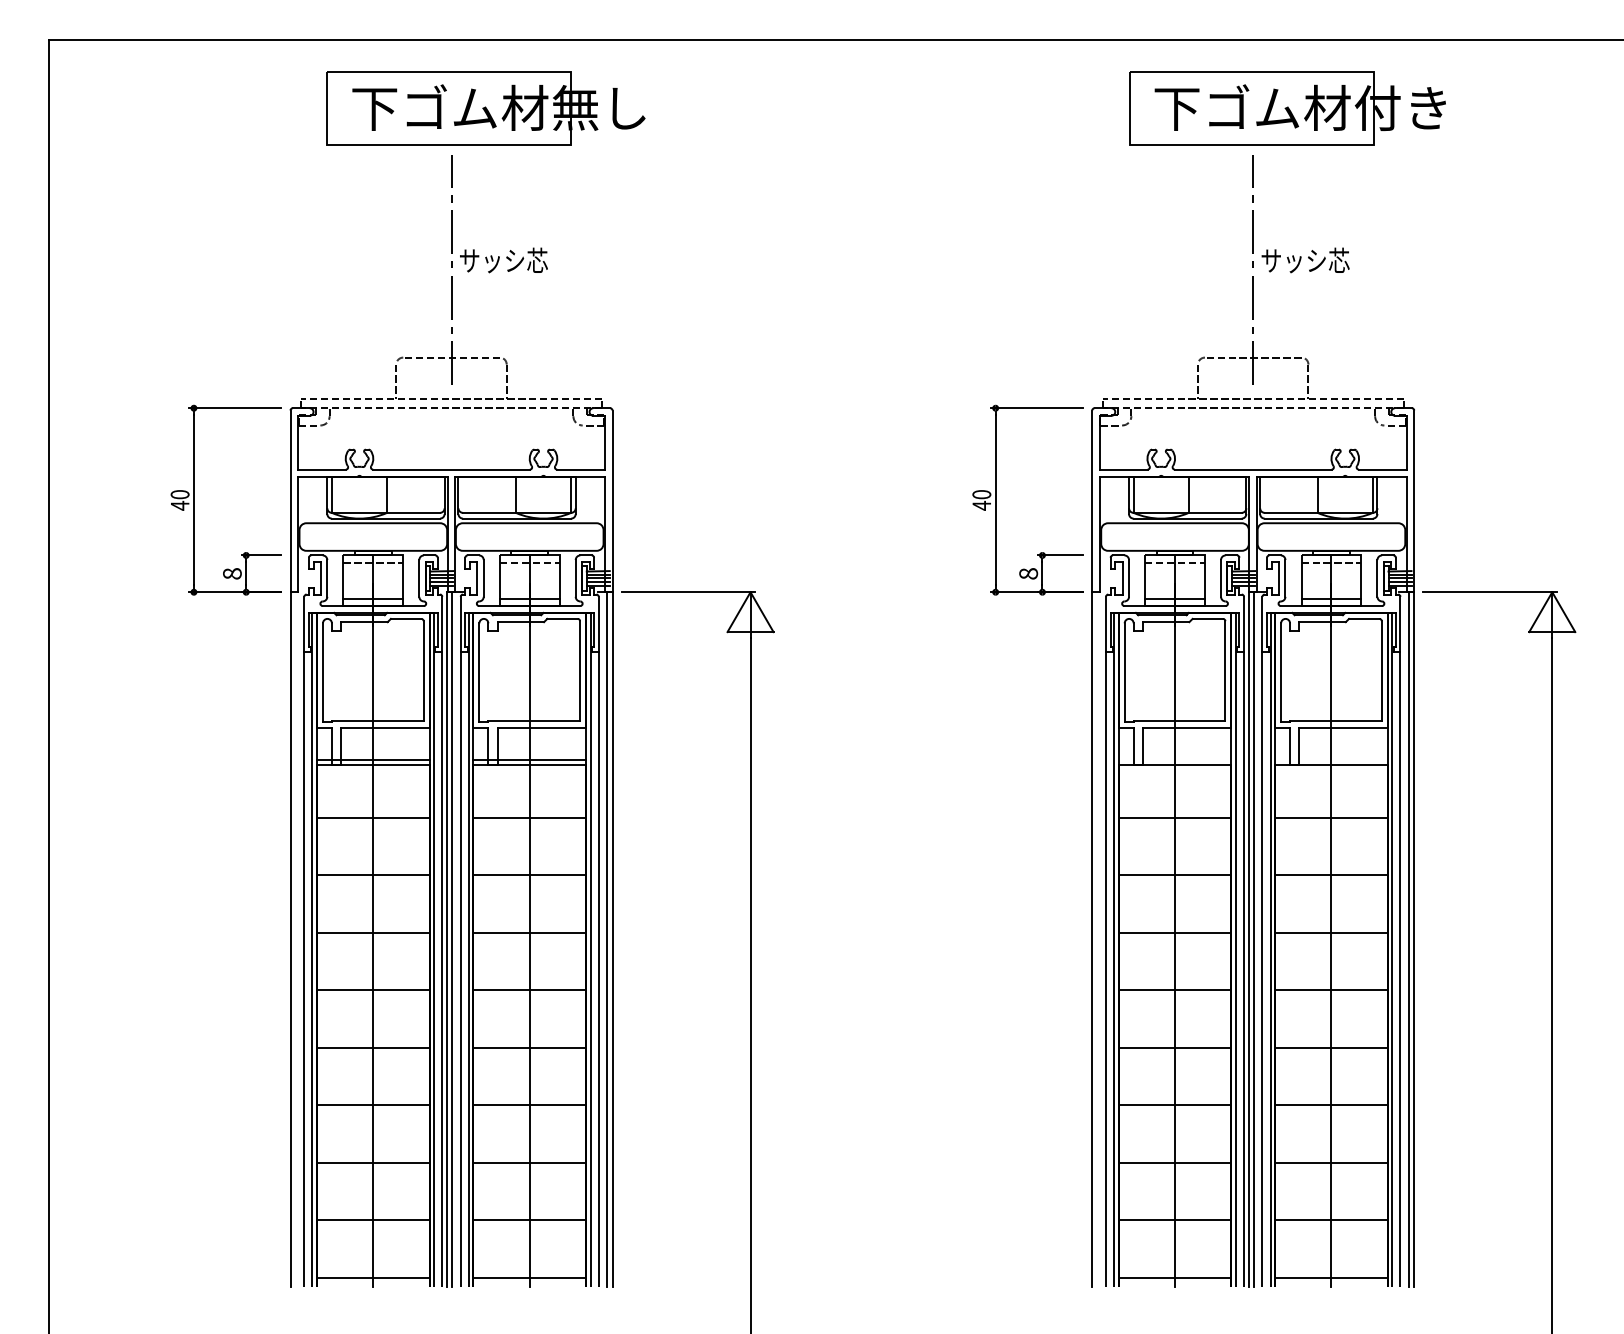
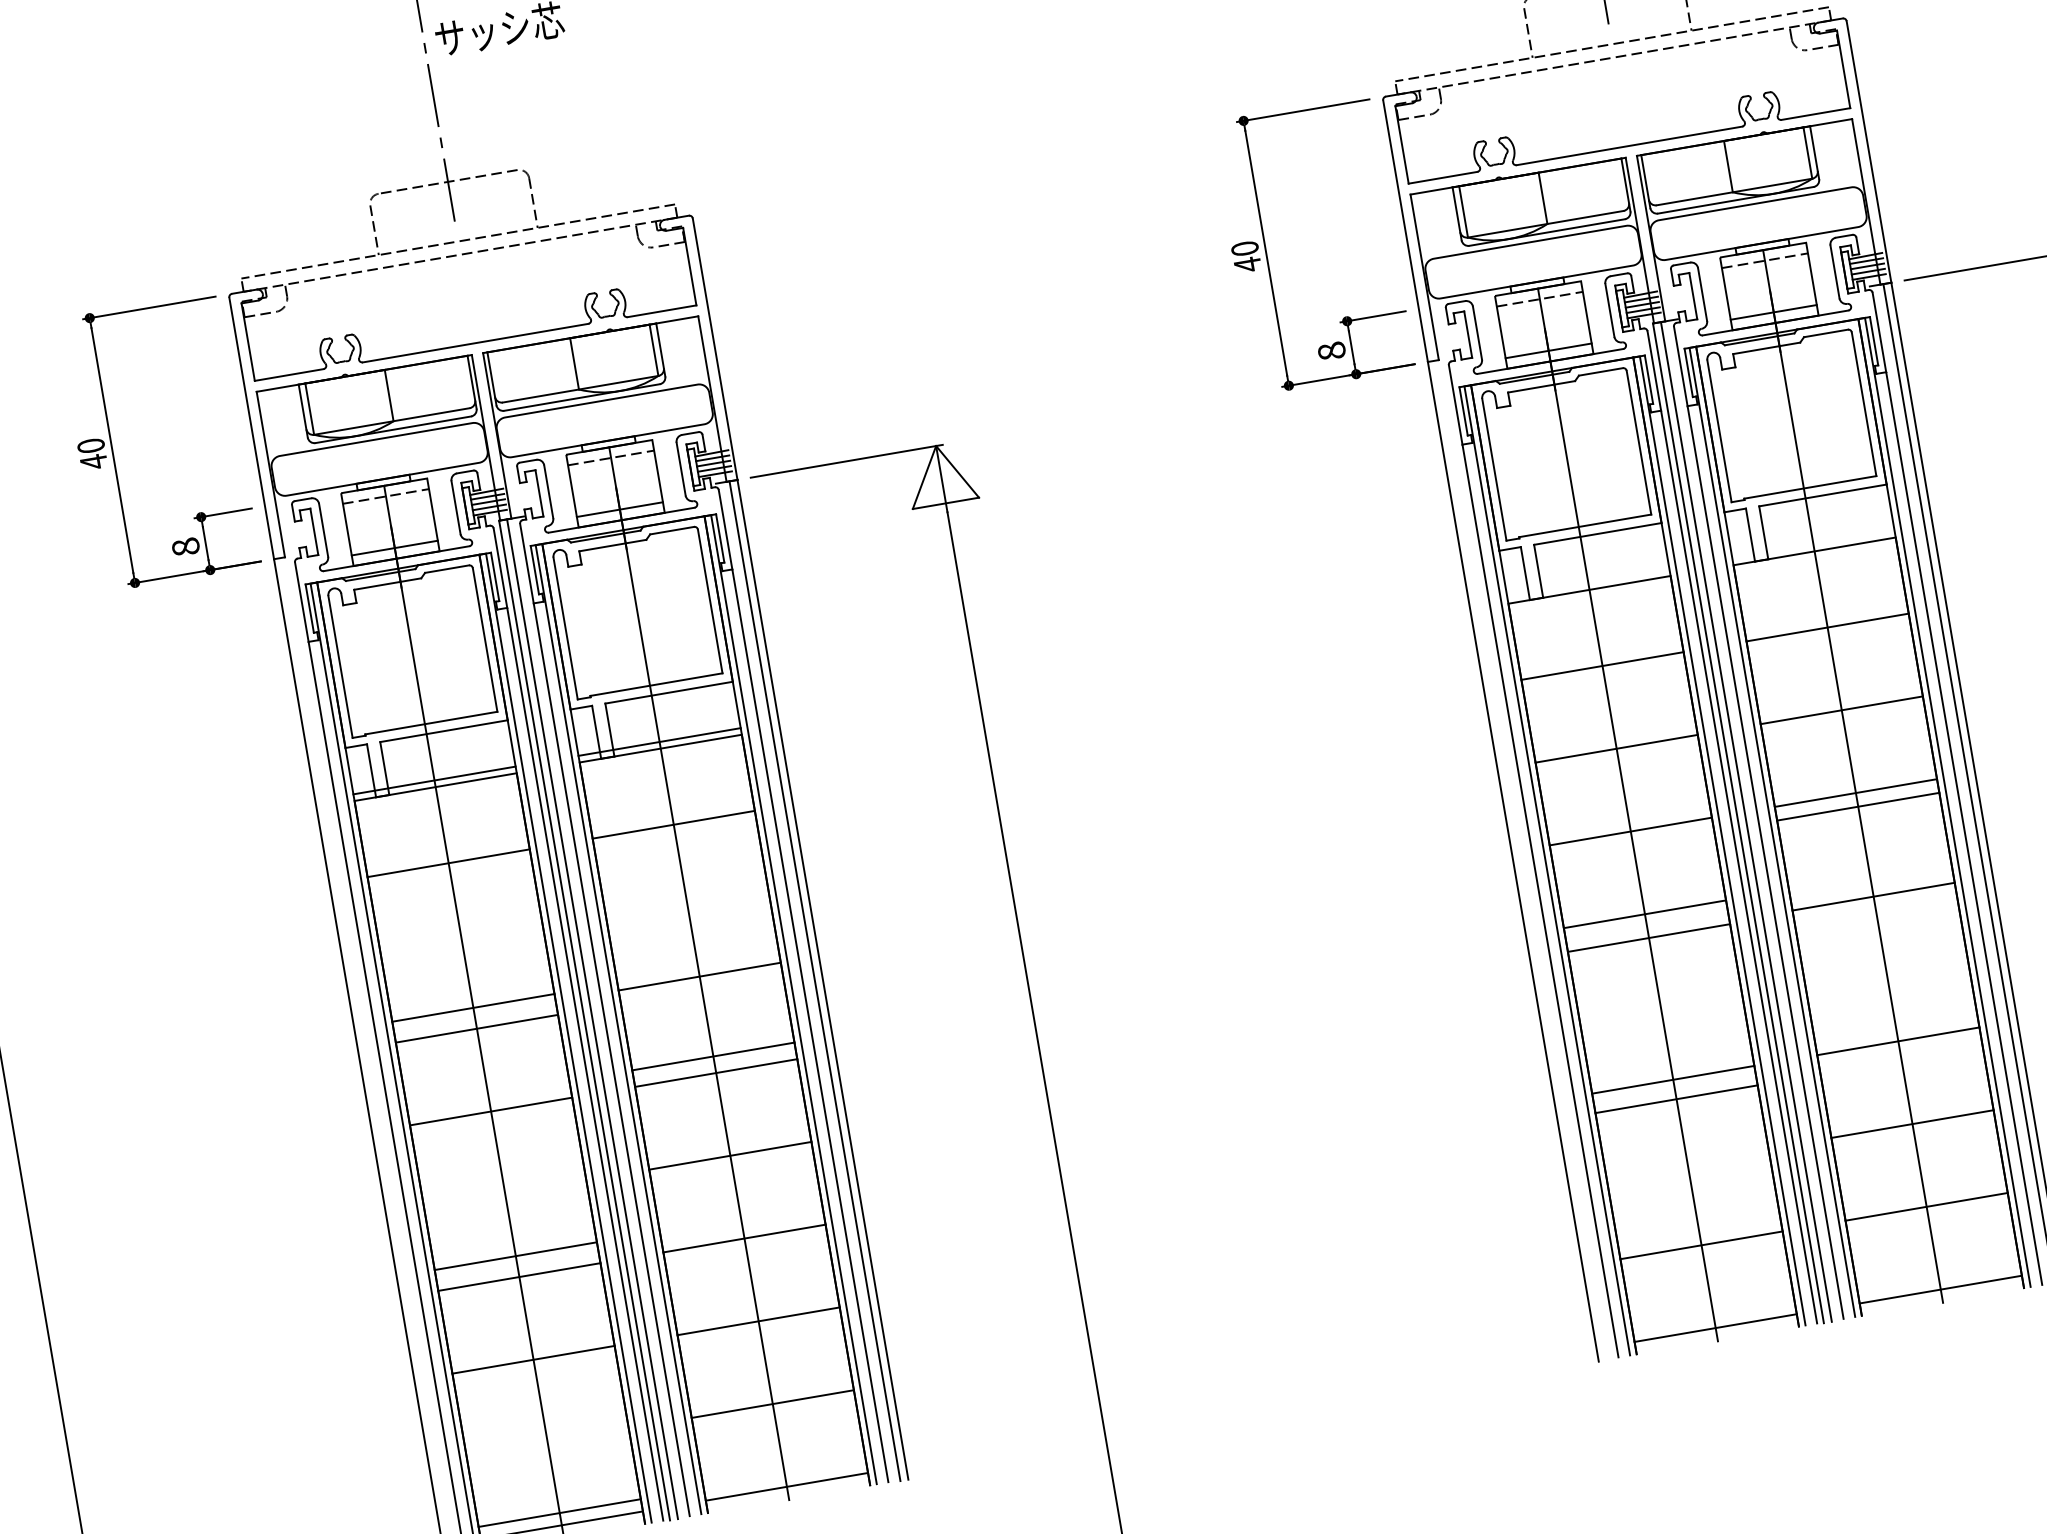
line: (372, 875) -> (472, 1008), moved
line: (529, 875) -> (699, 977), moved
line: (529, 932) -> (713, 1056), moved
line: (1331, 990) -> (1858, 807), moved
line: (372, 1047) -> (514, 1256), moved
line: (1174, 1047) -> (1648, 937), moved
line: (1331, 1047) -> (1873, 896), moved
line: (1174, 1162) -> (1675, 1099), moved
line: (372, 1220) -> (558, 1513), moved

